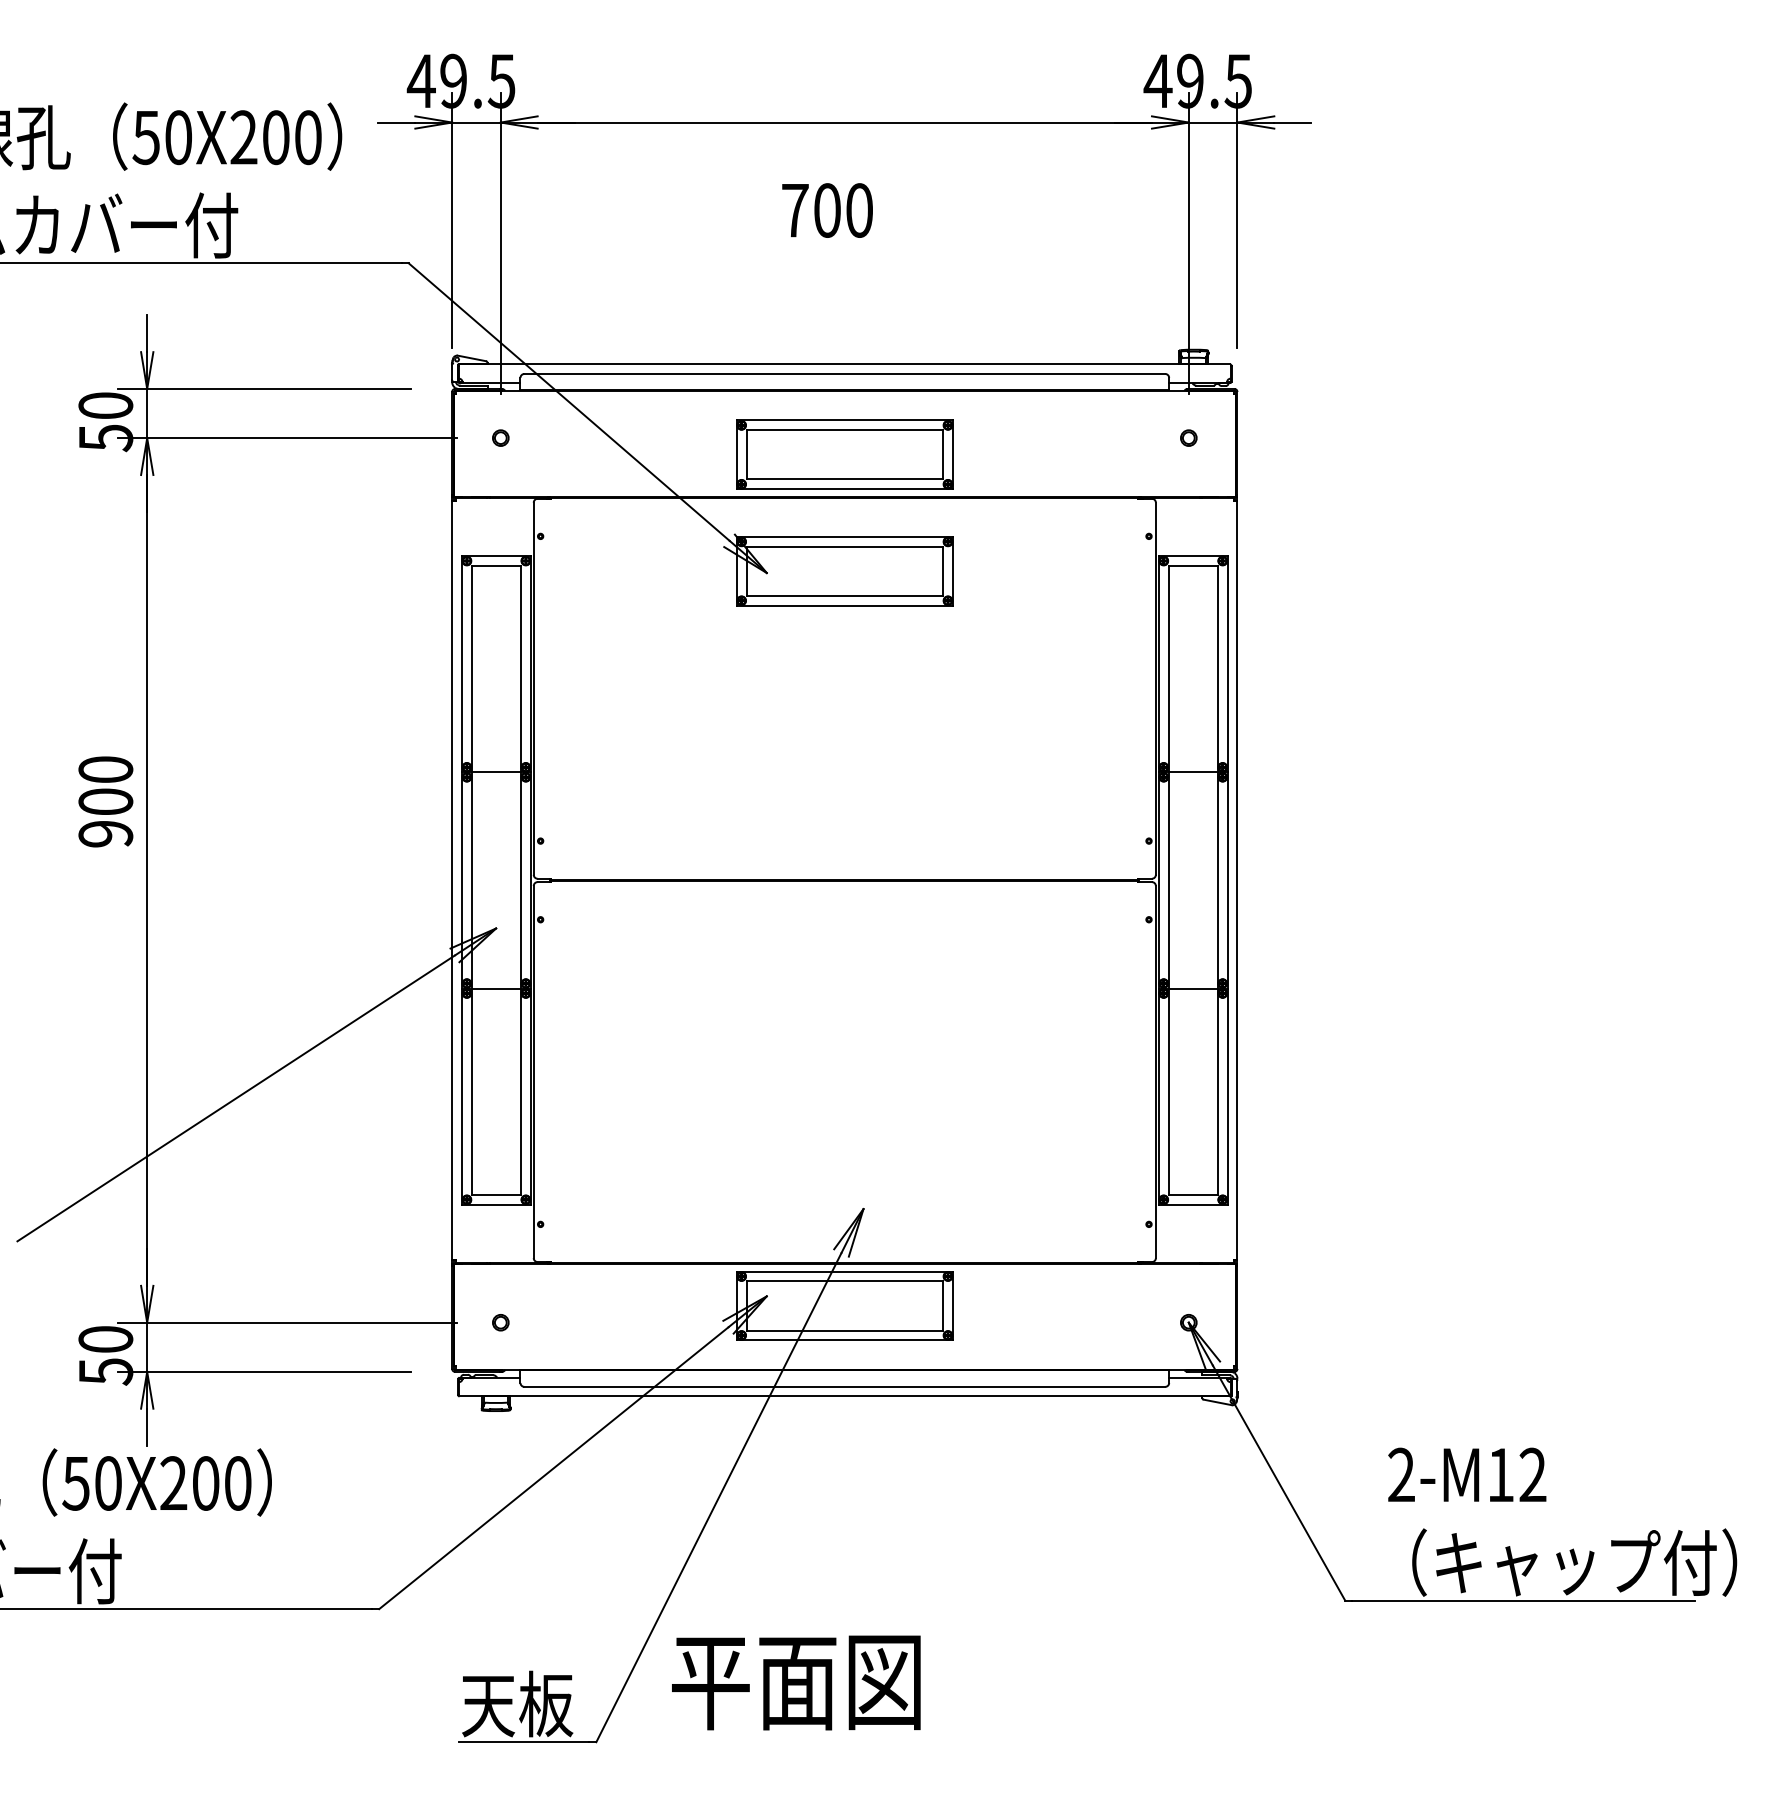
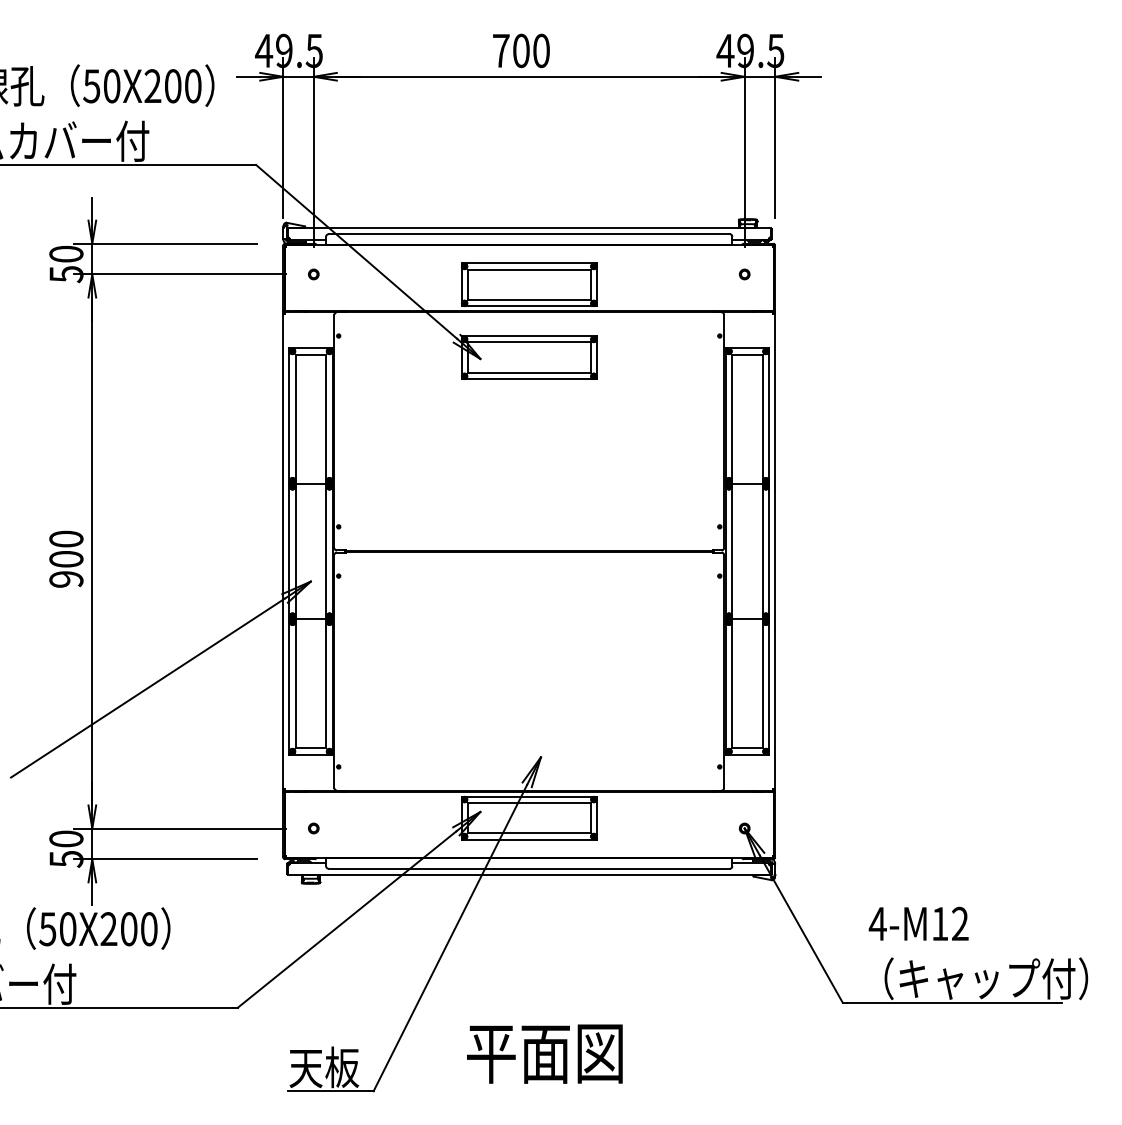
text: (827, 209) -> (521, 50), moved
text: (105, 800) -> (66, 558), moved
text: (1400, 1474) -> (877, 923), 2-M12 -> 4-M12
text: (795, 1681) -> (544, 1053), moved

